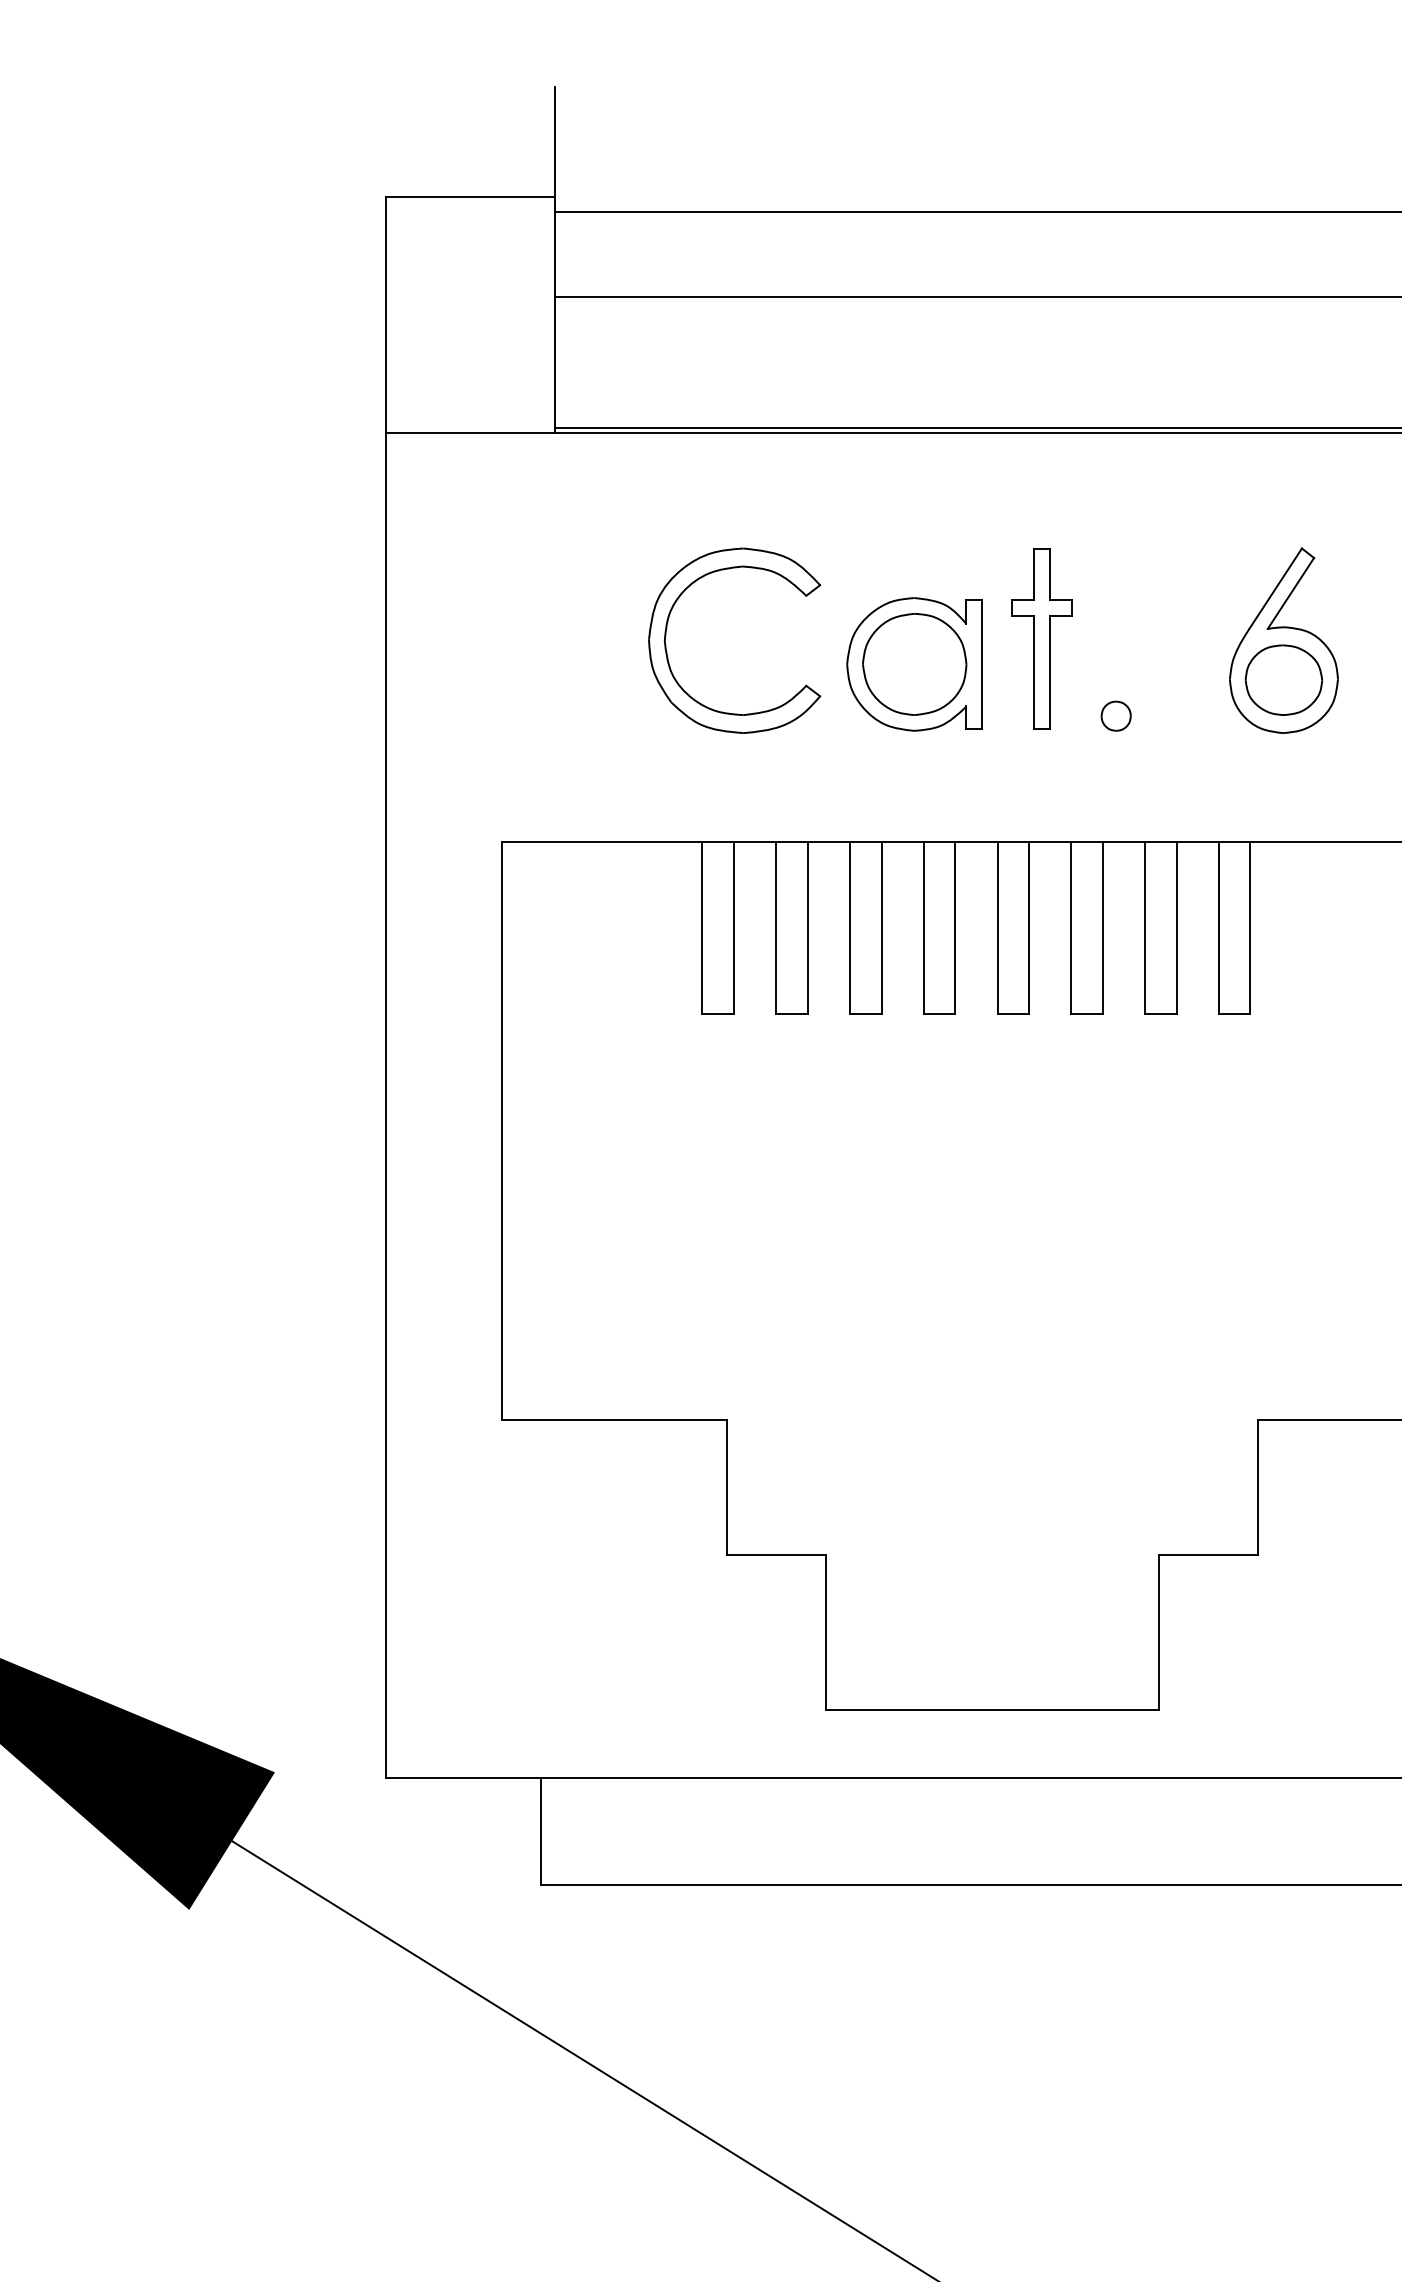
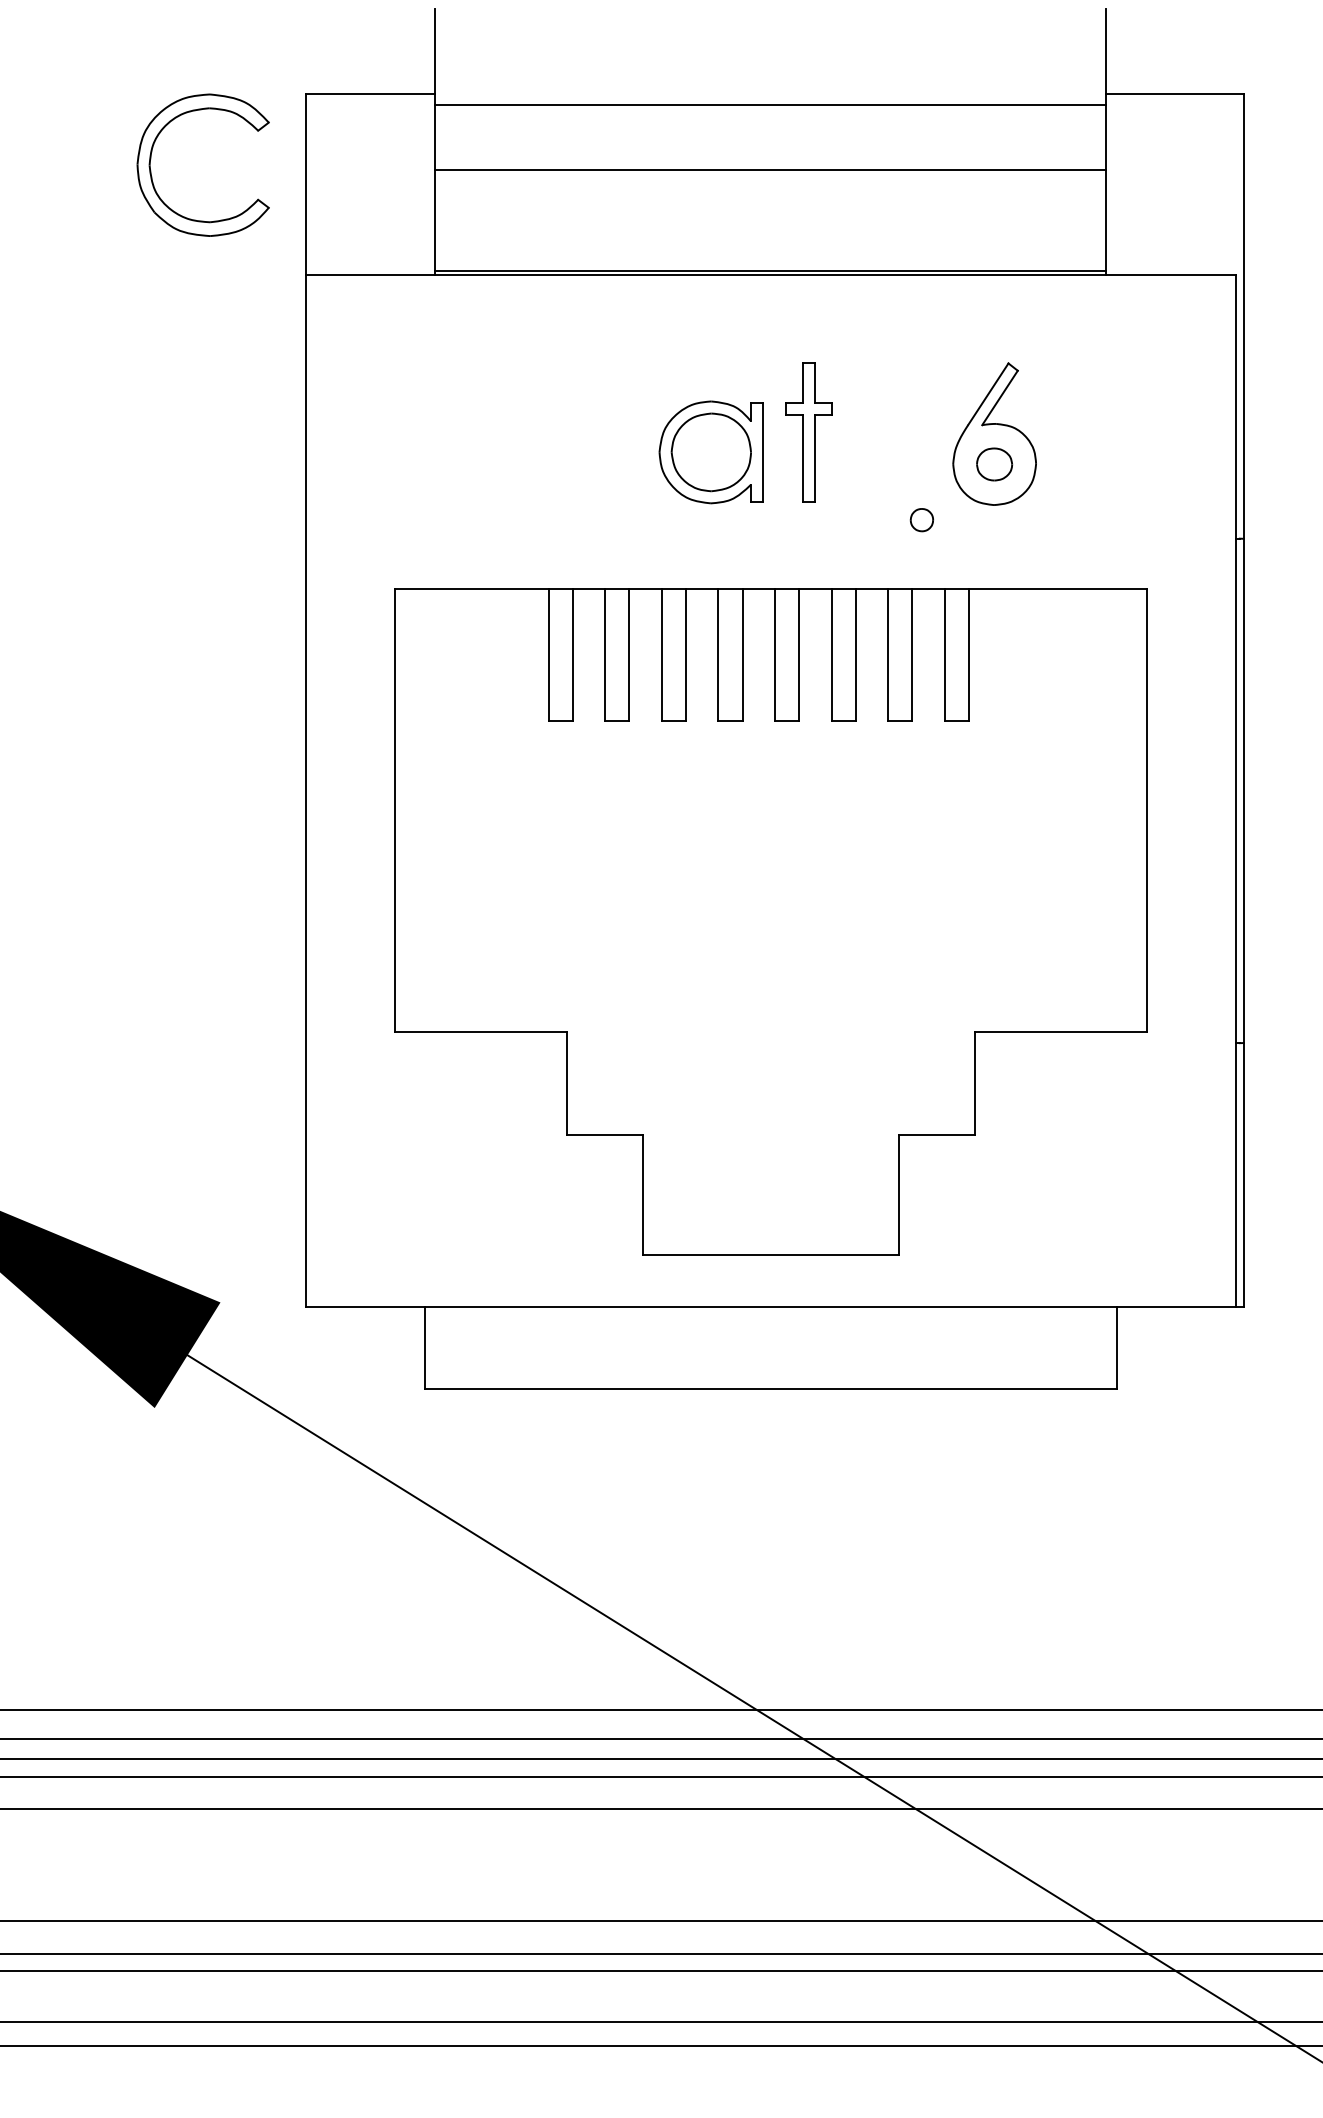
part: (667, 633) -> (151, 159), moved
part: (1283, 680) -> (994, 464), size x0.6
part: (1115, 716) -> (921, 520), moved

